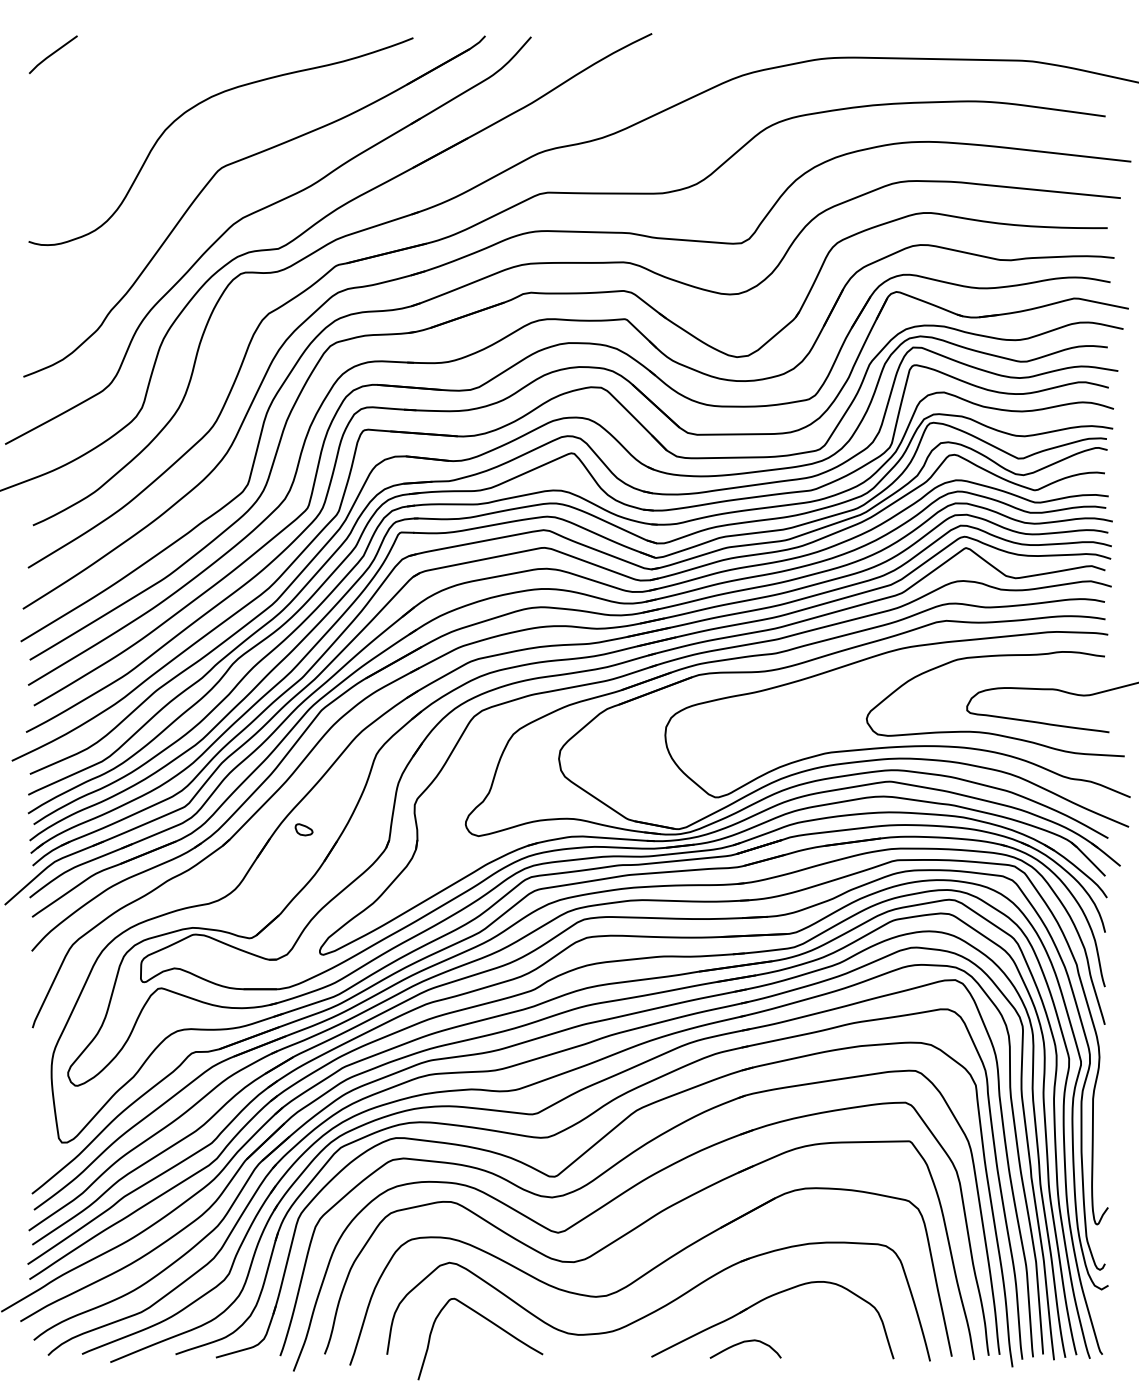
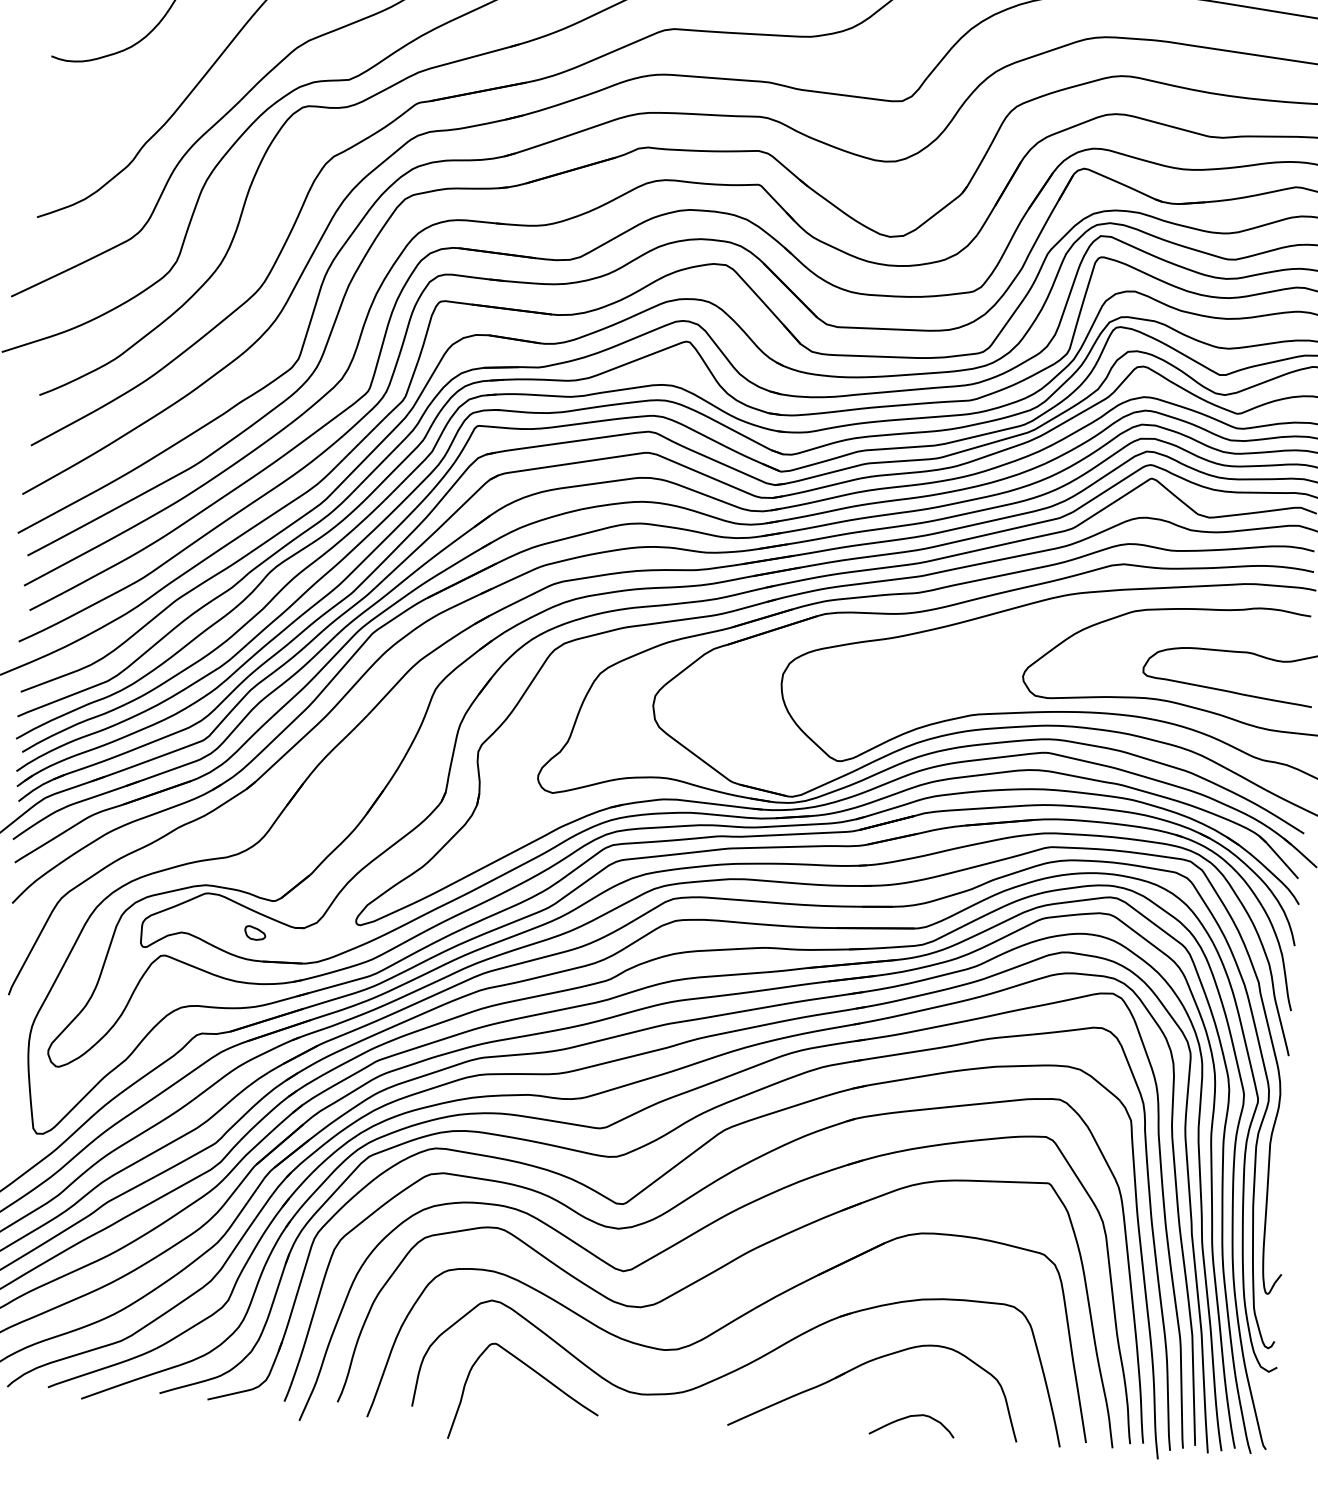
part: (303, 829) -> (254, 932), moved
curve: (742, 1343) -> (908, 1418), moved

